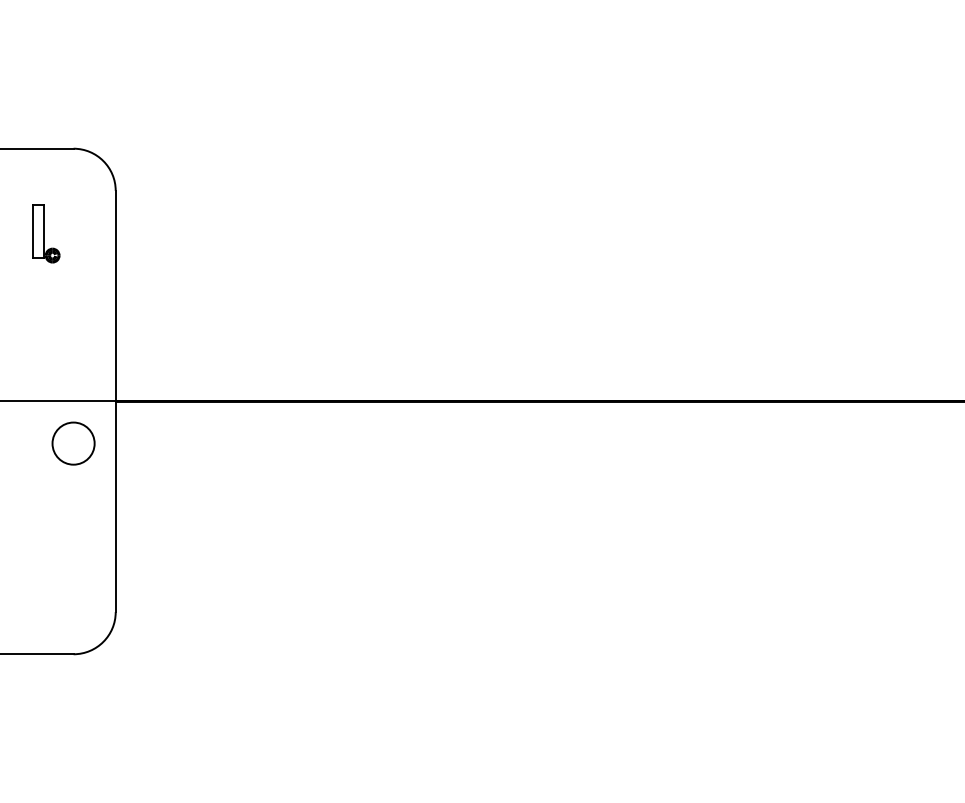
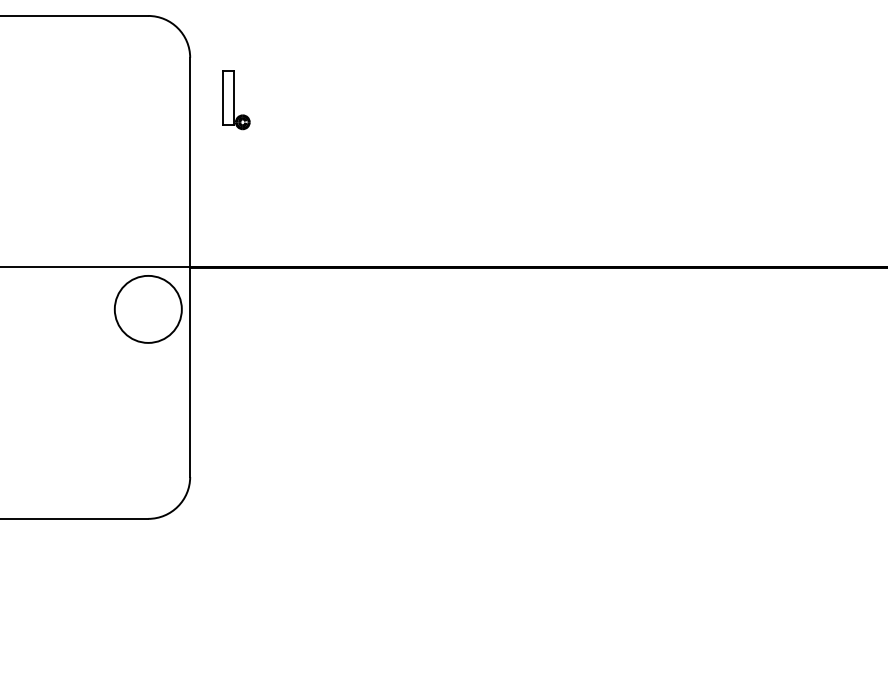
part: (46, 233) -> (236, 100), moved
circle: (73, 443) -> (148, 309), size x1.6

